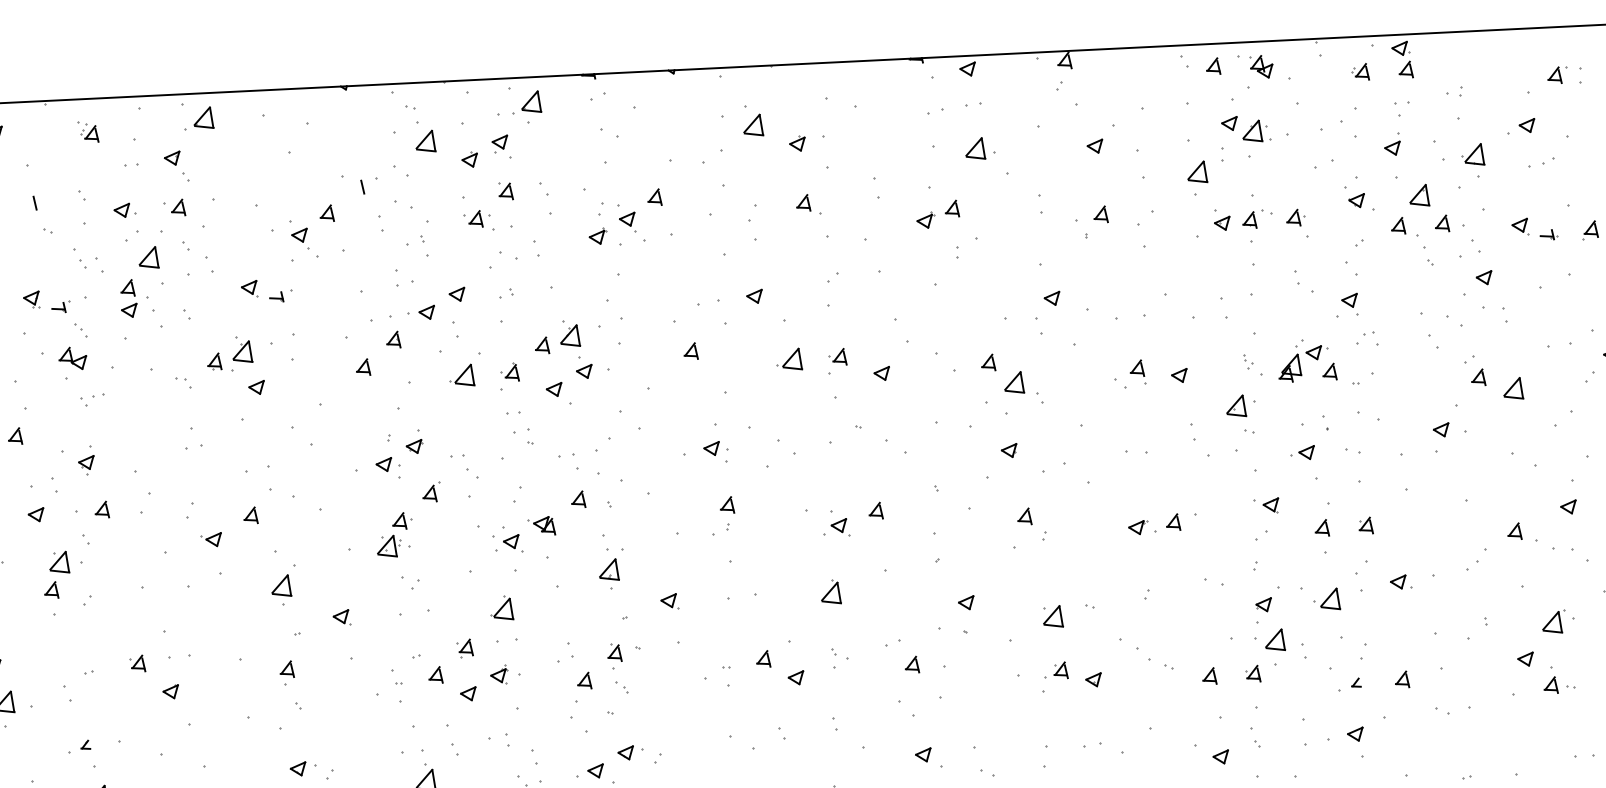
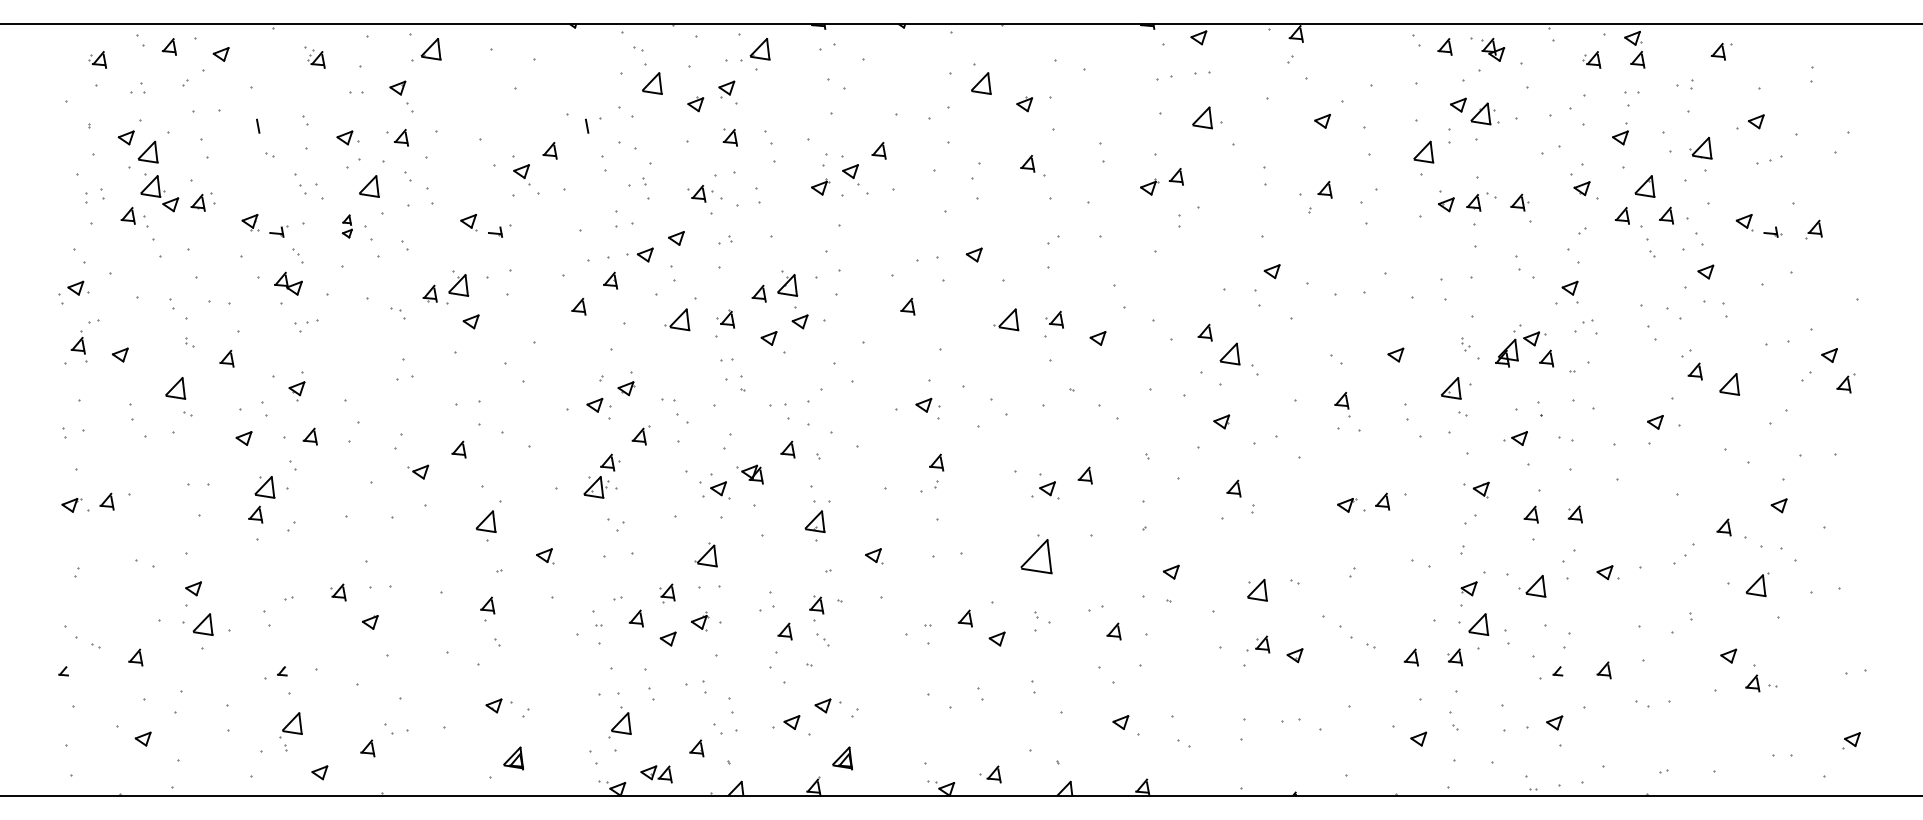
part: (1557, 75) -> (1721, 51), moved
part: (477, 218) -> (700, 193), moved
part: (128, 298) -> (347, 226), size x0.6
part: (1138, 372) -> (1342, 404), moved
part: (830, 591) -> (1035, 554), size x1.6
part: (1553, 621) -> (1757, 584), moved

